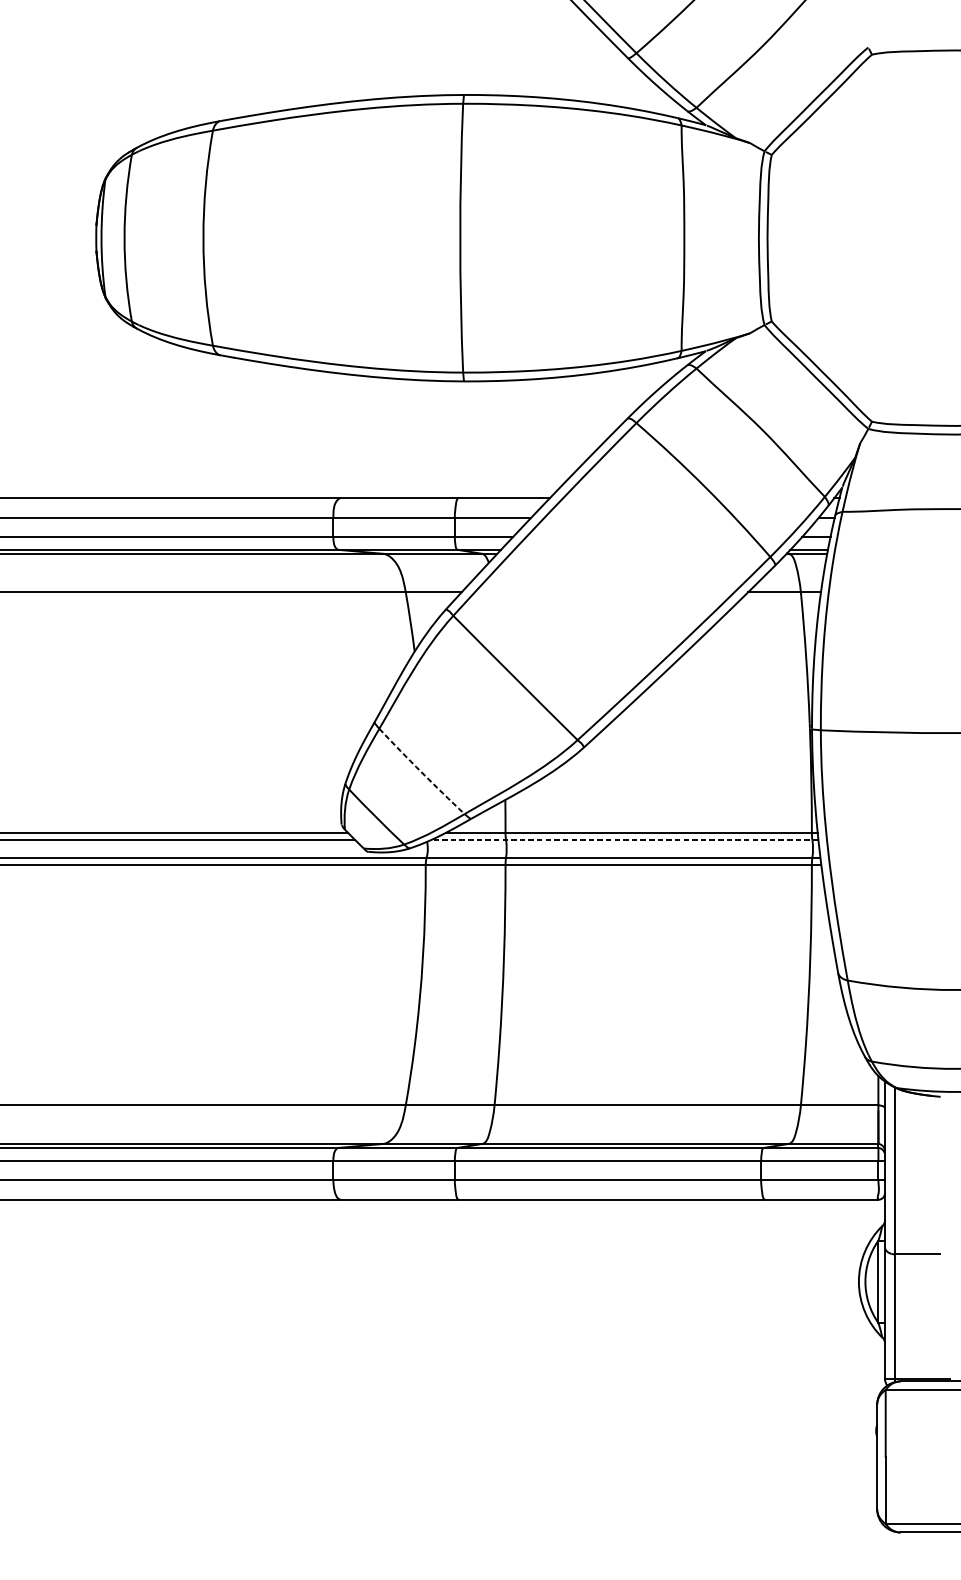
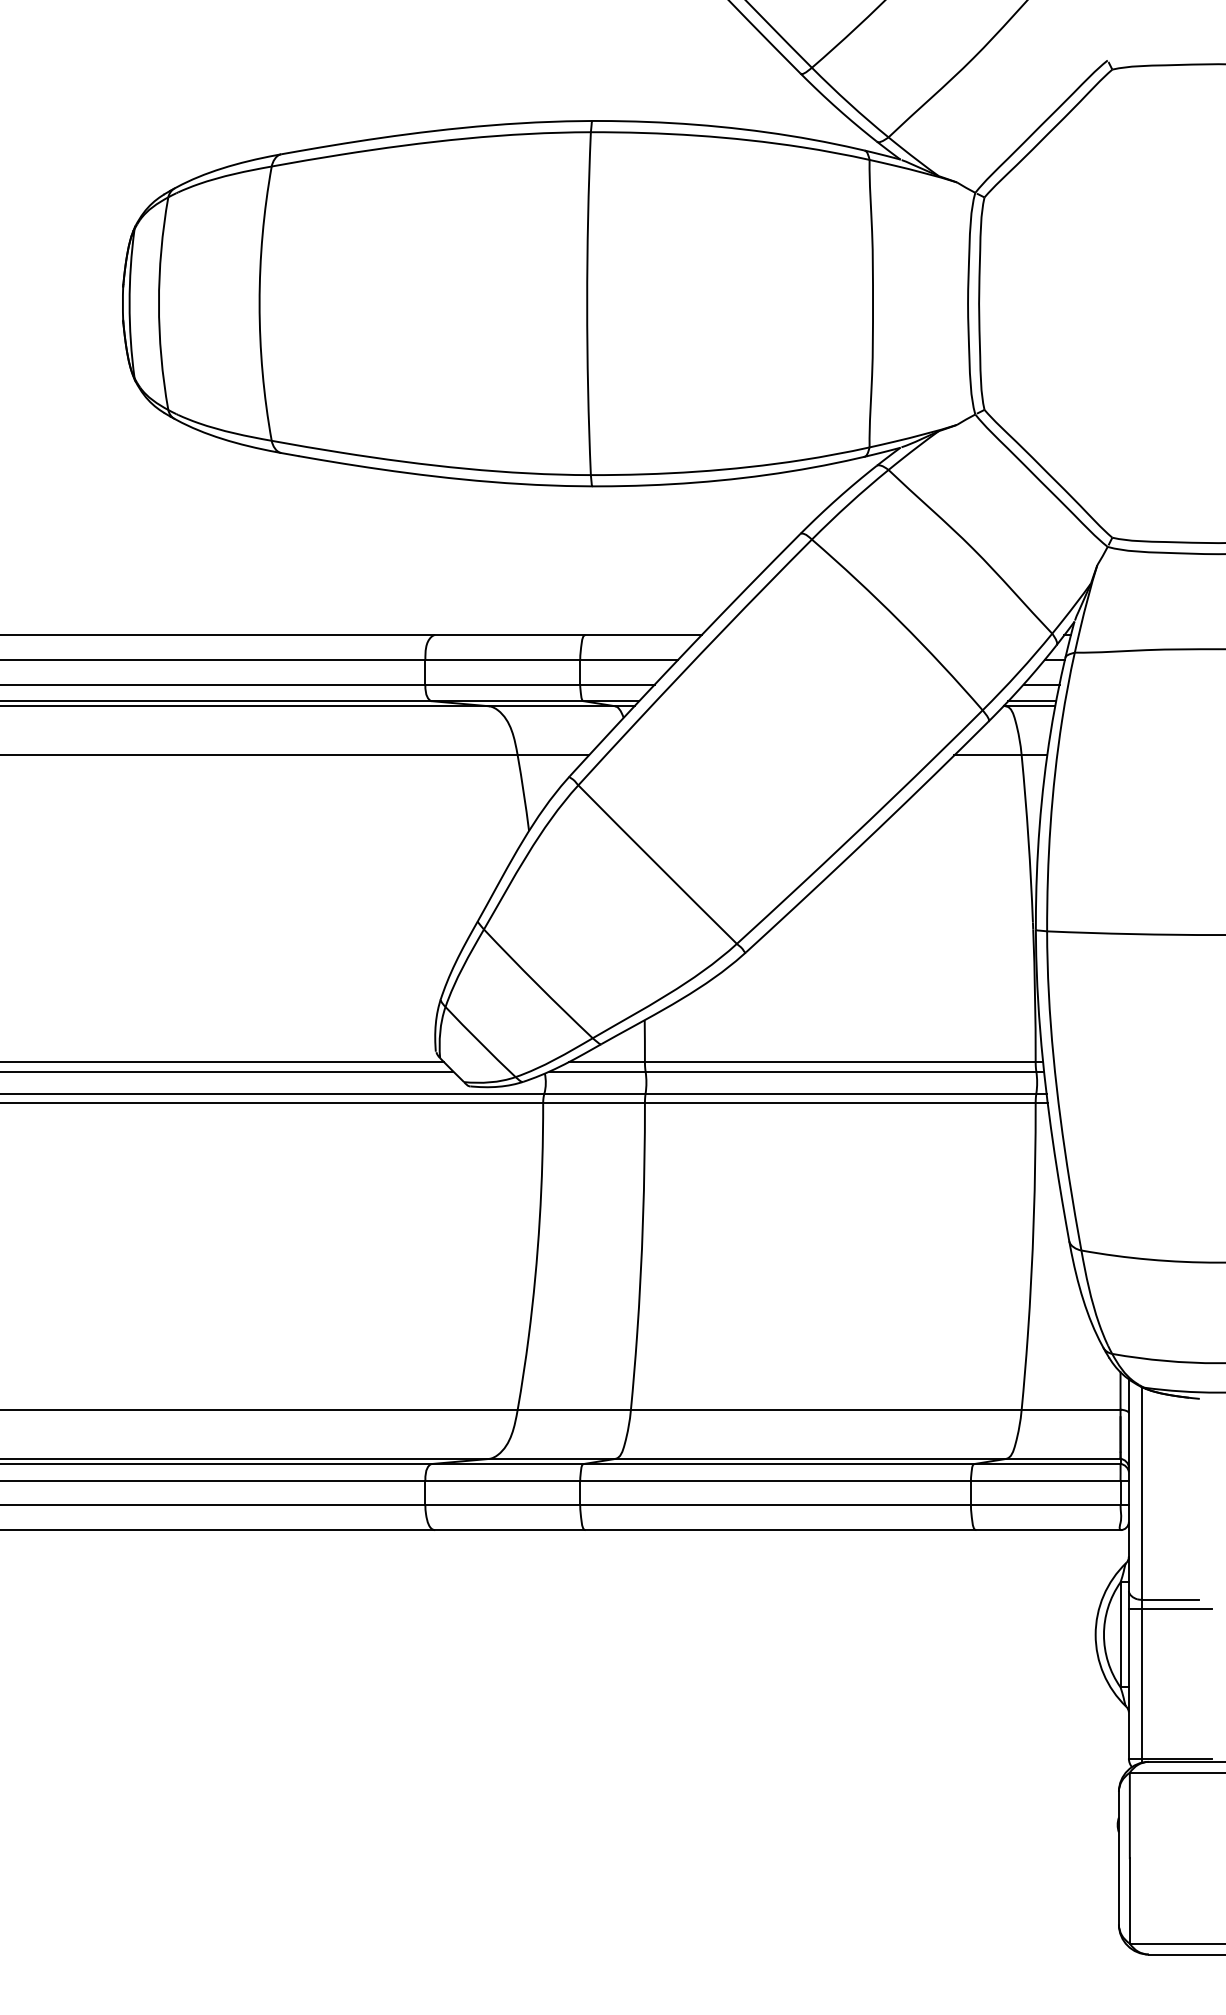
arc: (421, 771) -> (537, 984), dashed -> solid
line: (624, 840) -> (796, 1071), dashed -> solid
line: (916, 1261) -> (1169, 1608), added

